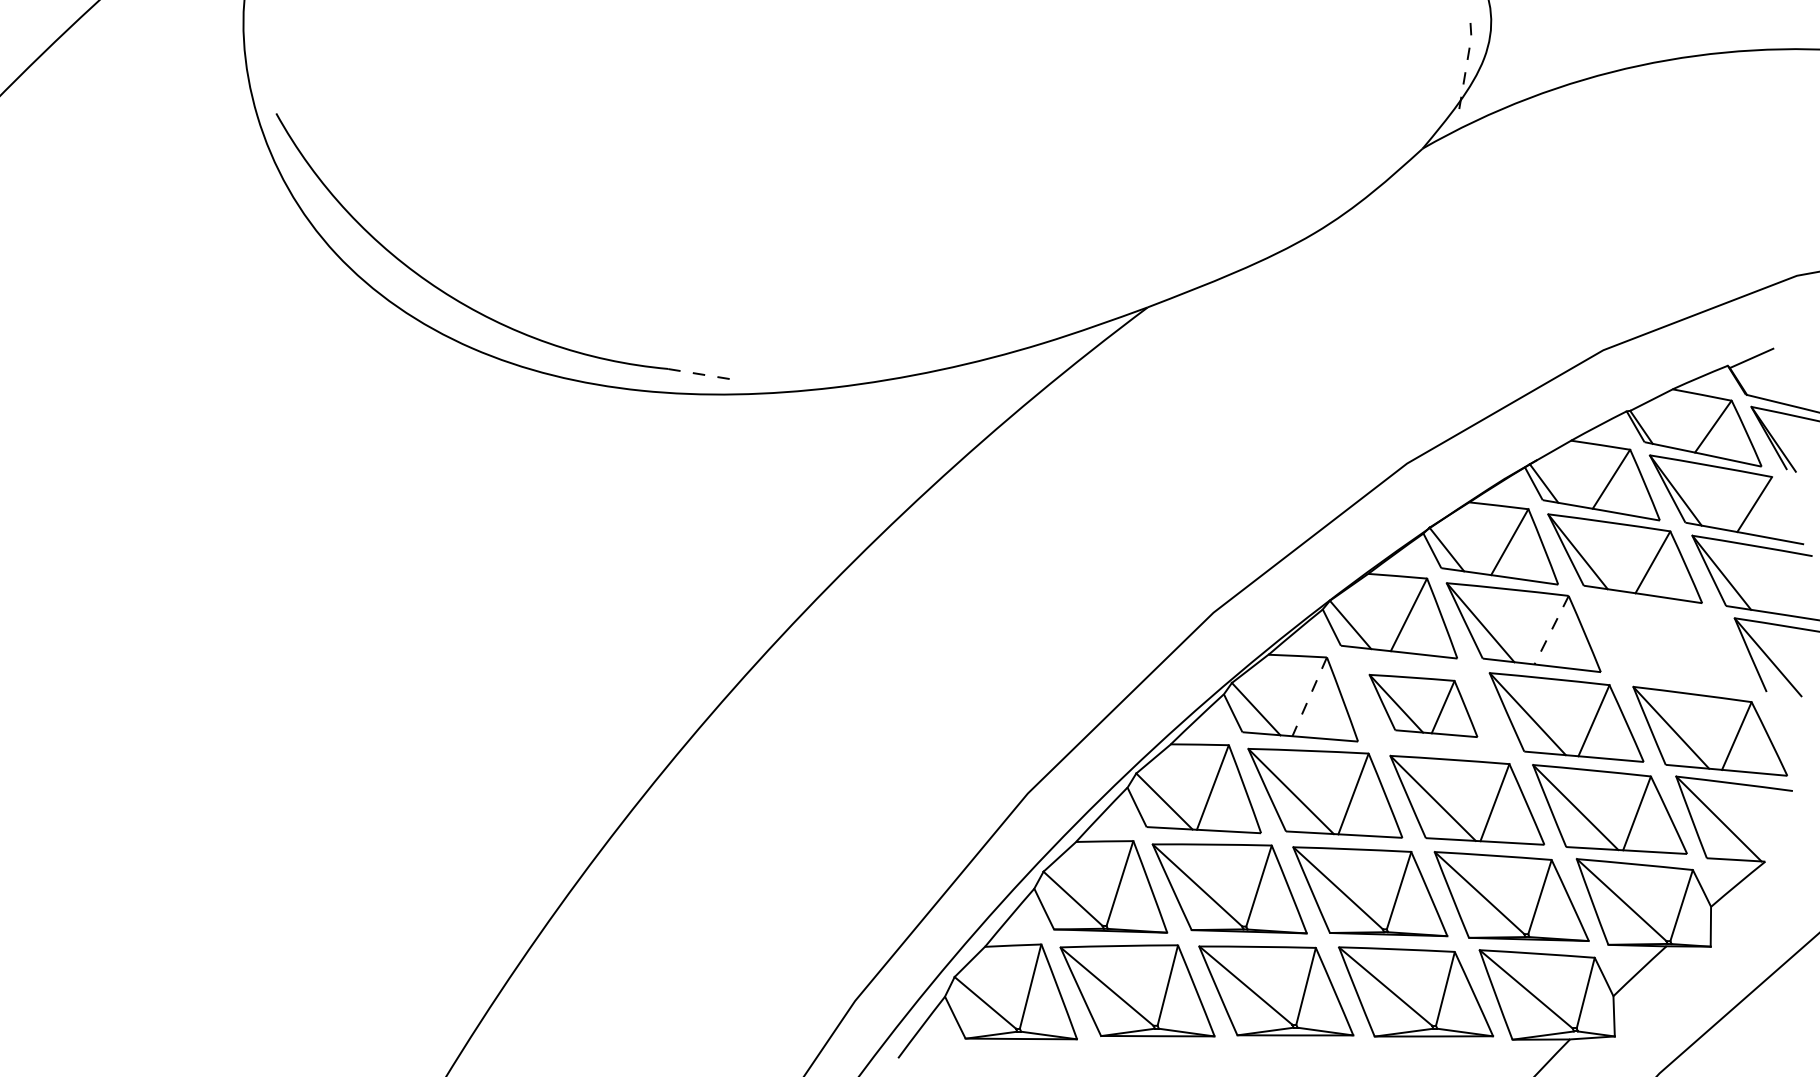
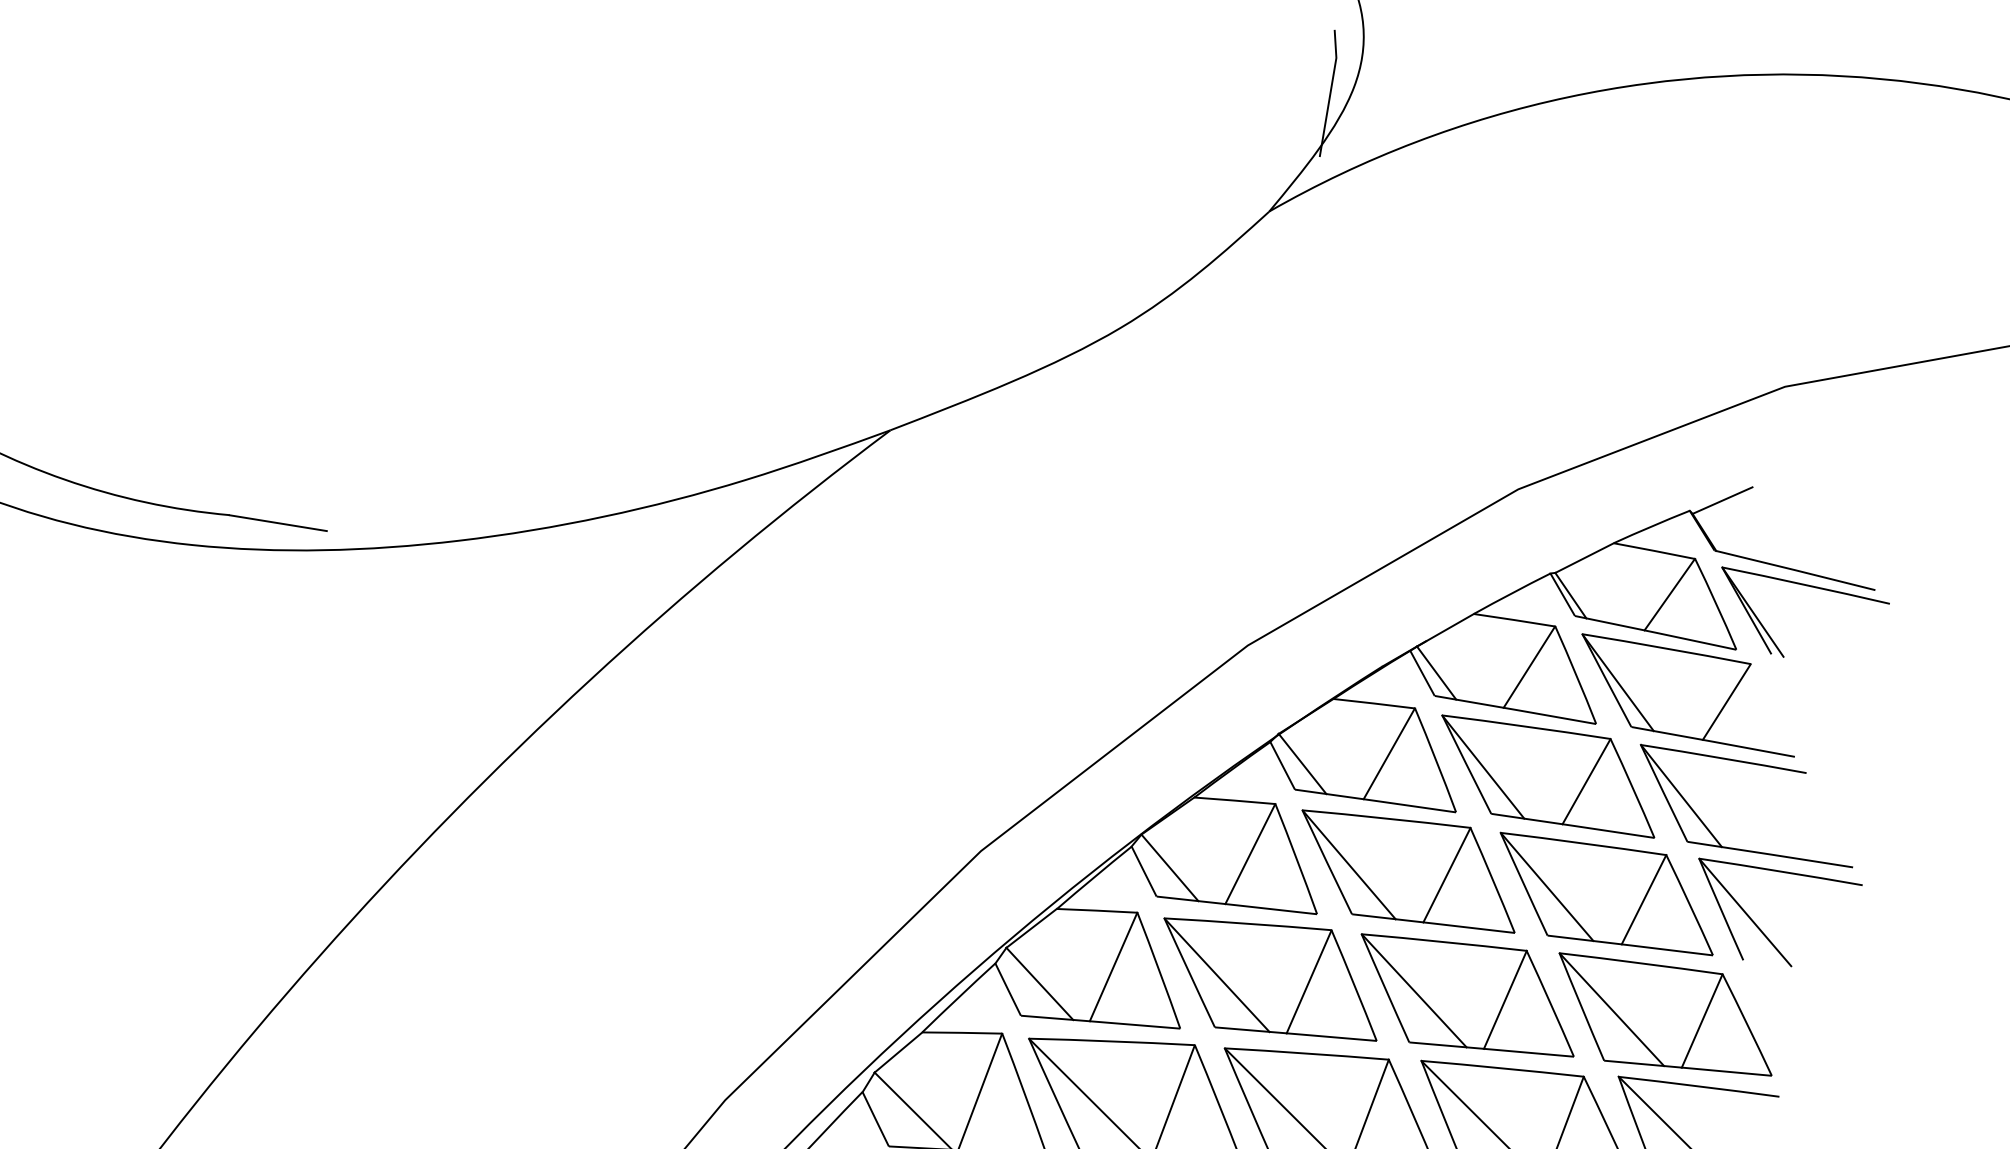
line: (1467, 61) -> (1331, 91), dashed -> solid
line: (703, 374) -> (278, 522), dashed -> solid
line: (1551, 630) -> (1446, 875), dashed -> solid
part: (1667, 643) -> (1606, 893), added
line: (1309, 697) -> (1113, 967), dashed -> solid
part: (1423, 705) -> (1270, 978), size x1.43

